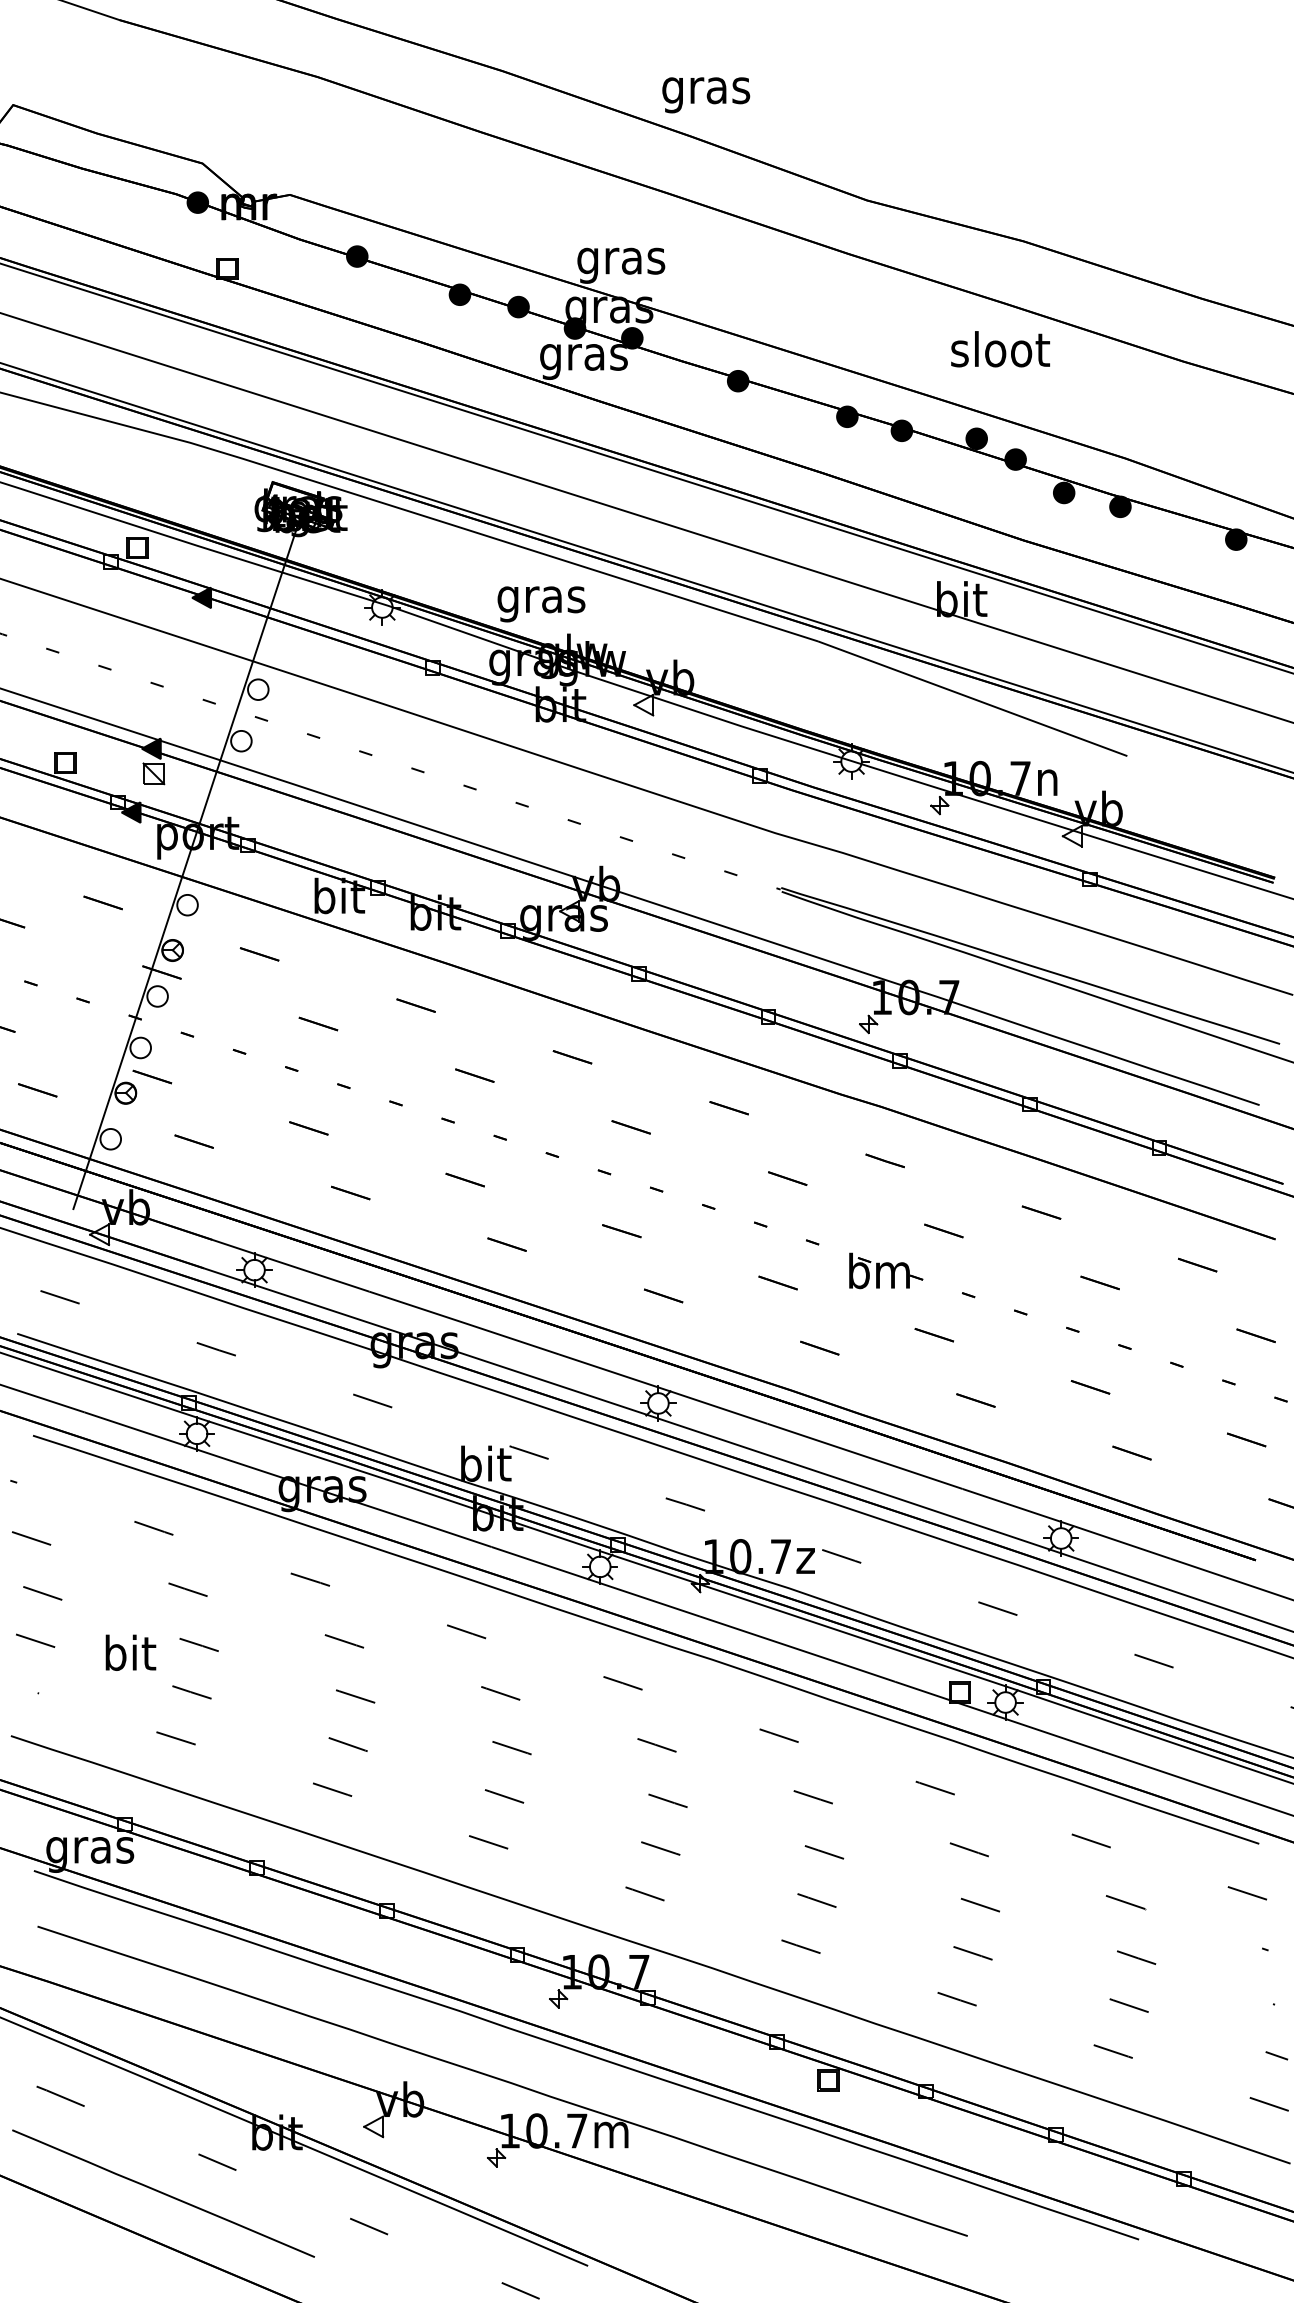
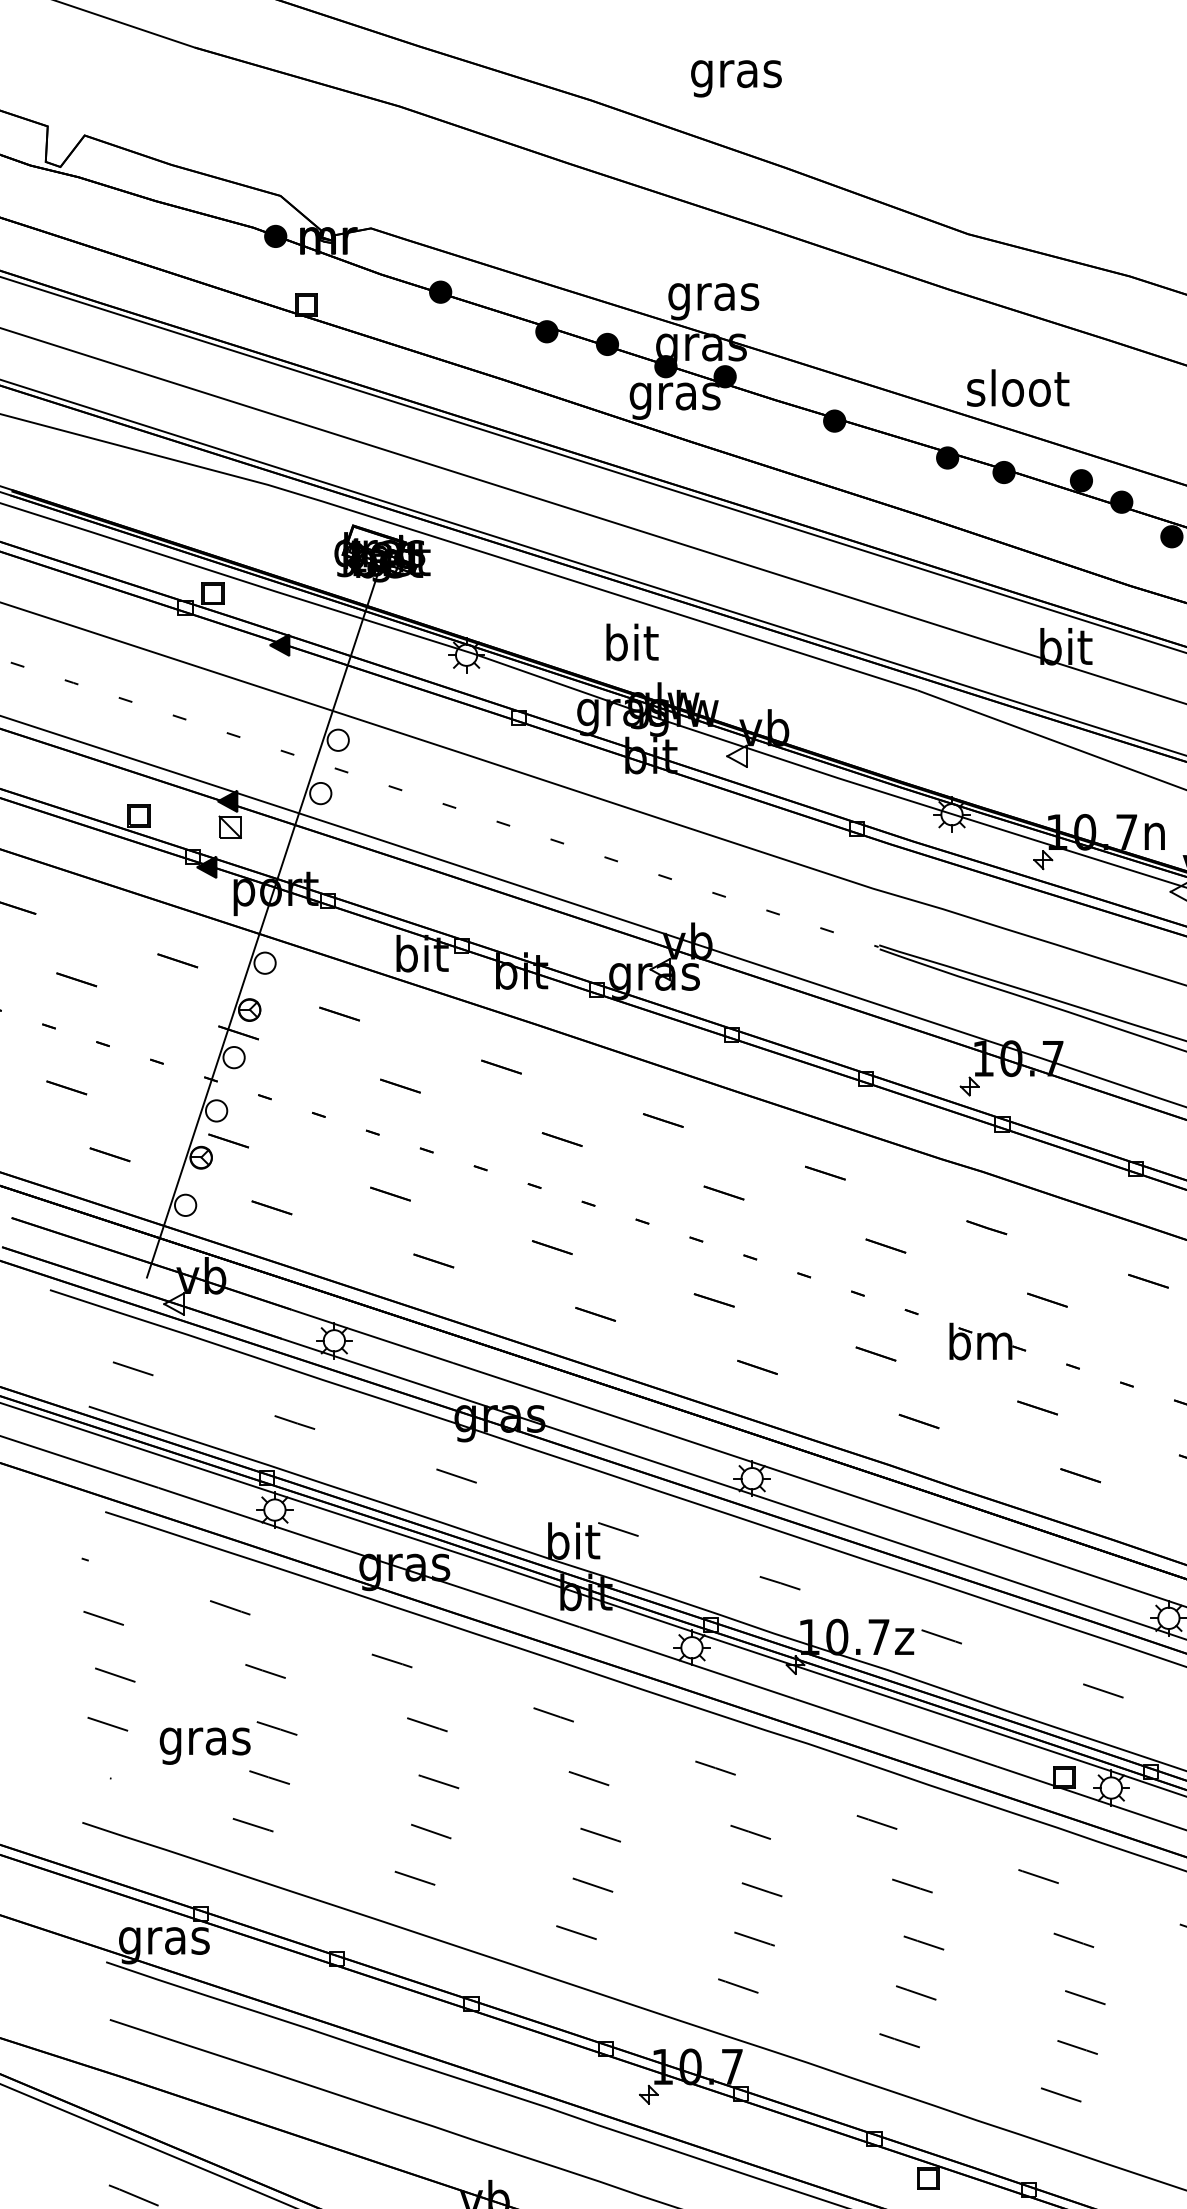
text: (706, 95) -> (736, 79), moved
text: (1000, 349) -> (1018, 388), moved
text: (541, 599) -> (631, 646), gras -> bit
text: (129, 1657) -> (205, 1741), bit -> gras

